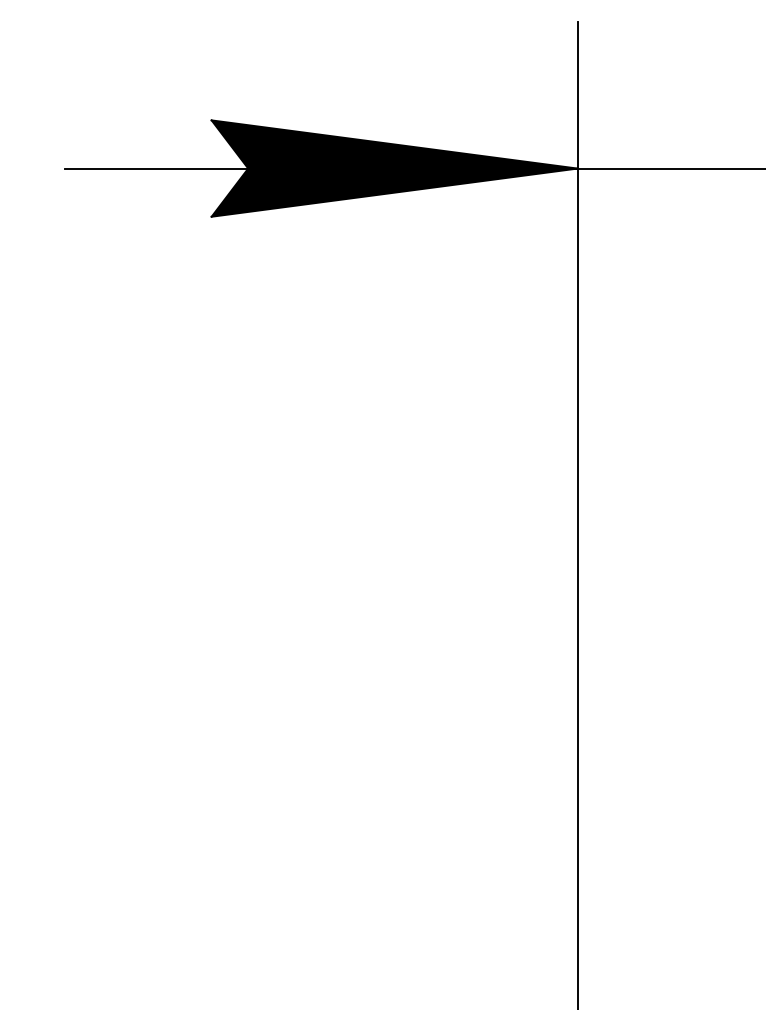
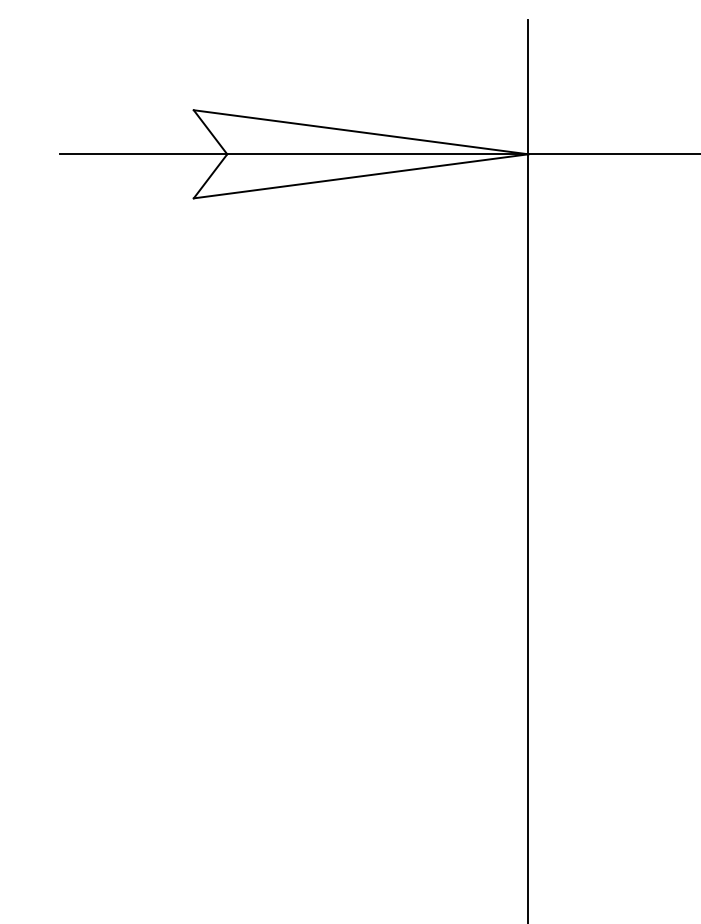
fill: (394, 168) -> (361, 154), removed

